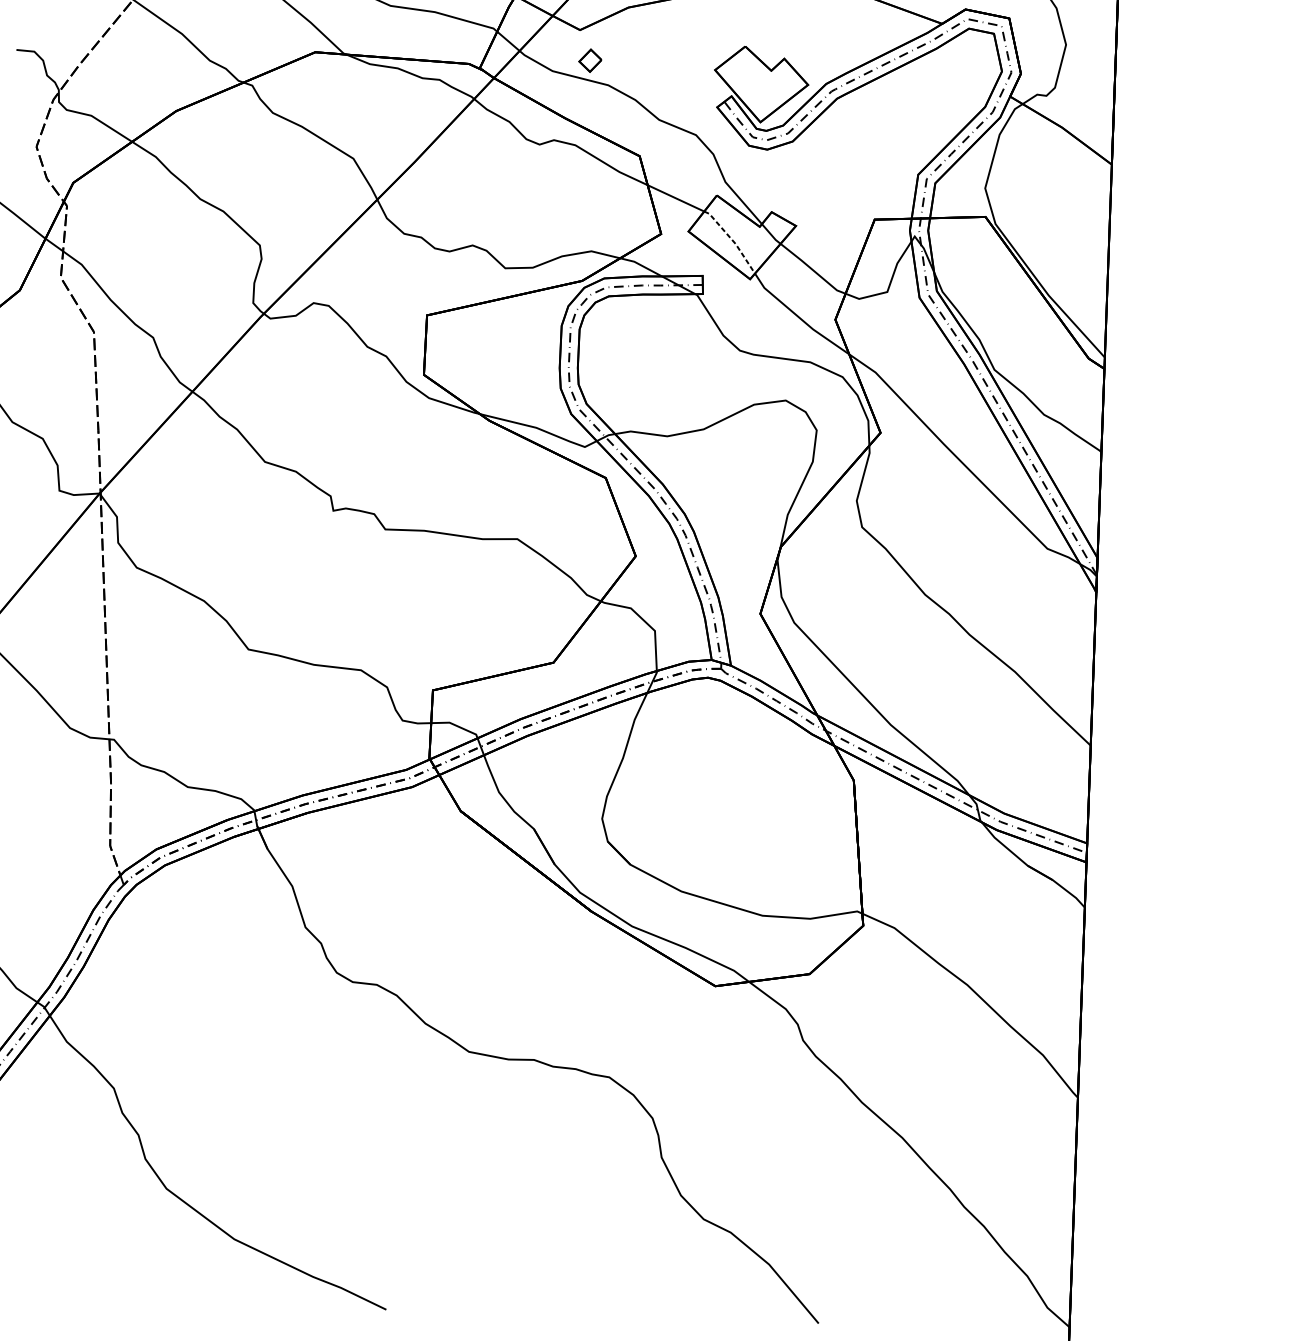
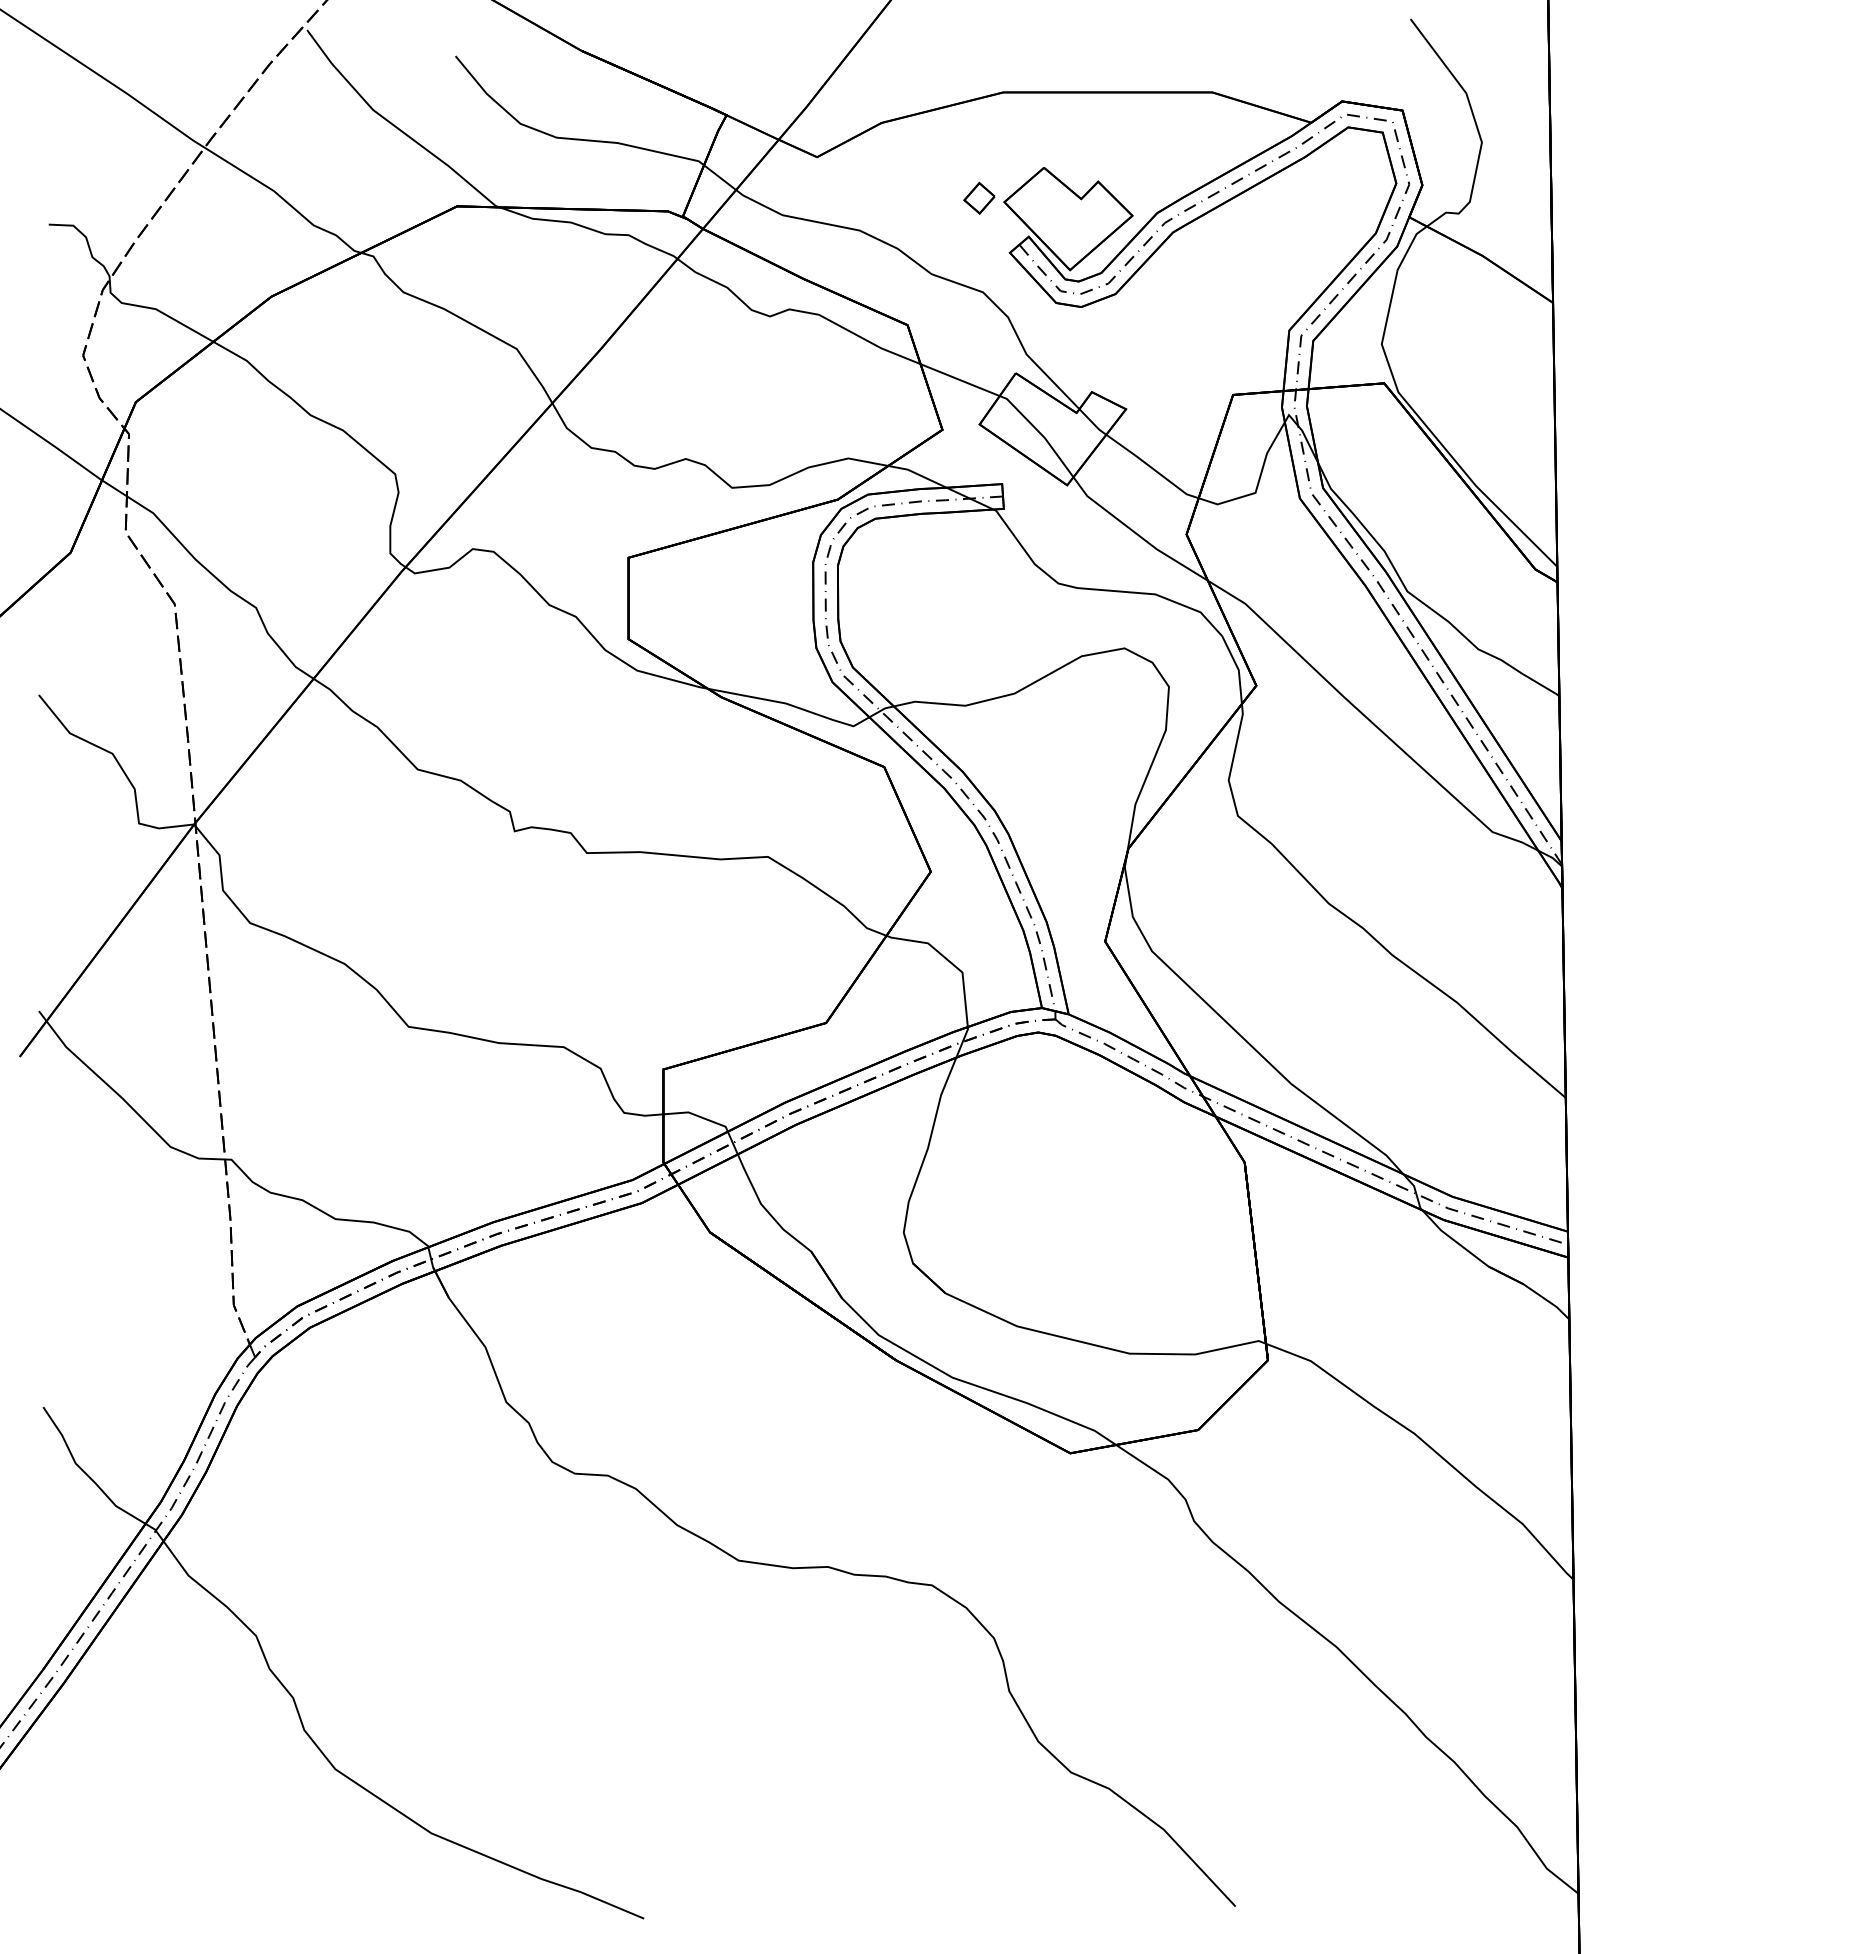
part: (590, 60) -> (979, 198), moved
line: (732, 240) -> (1040, 433), dashed -> solid

